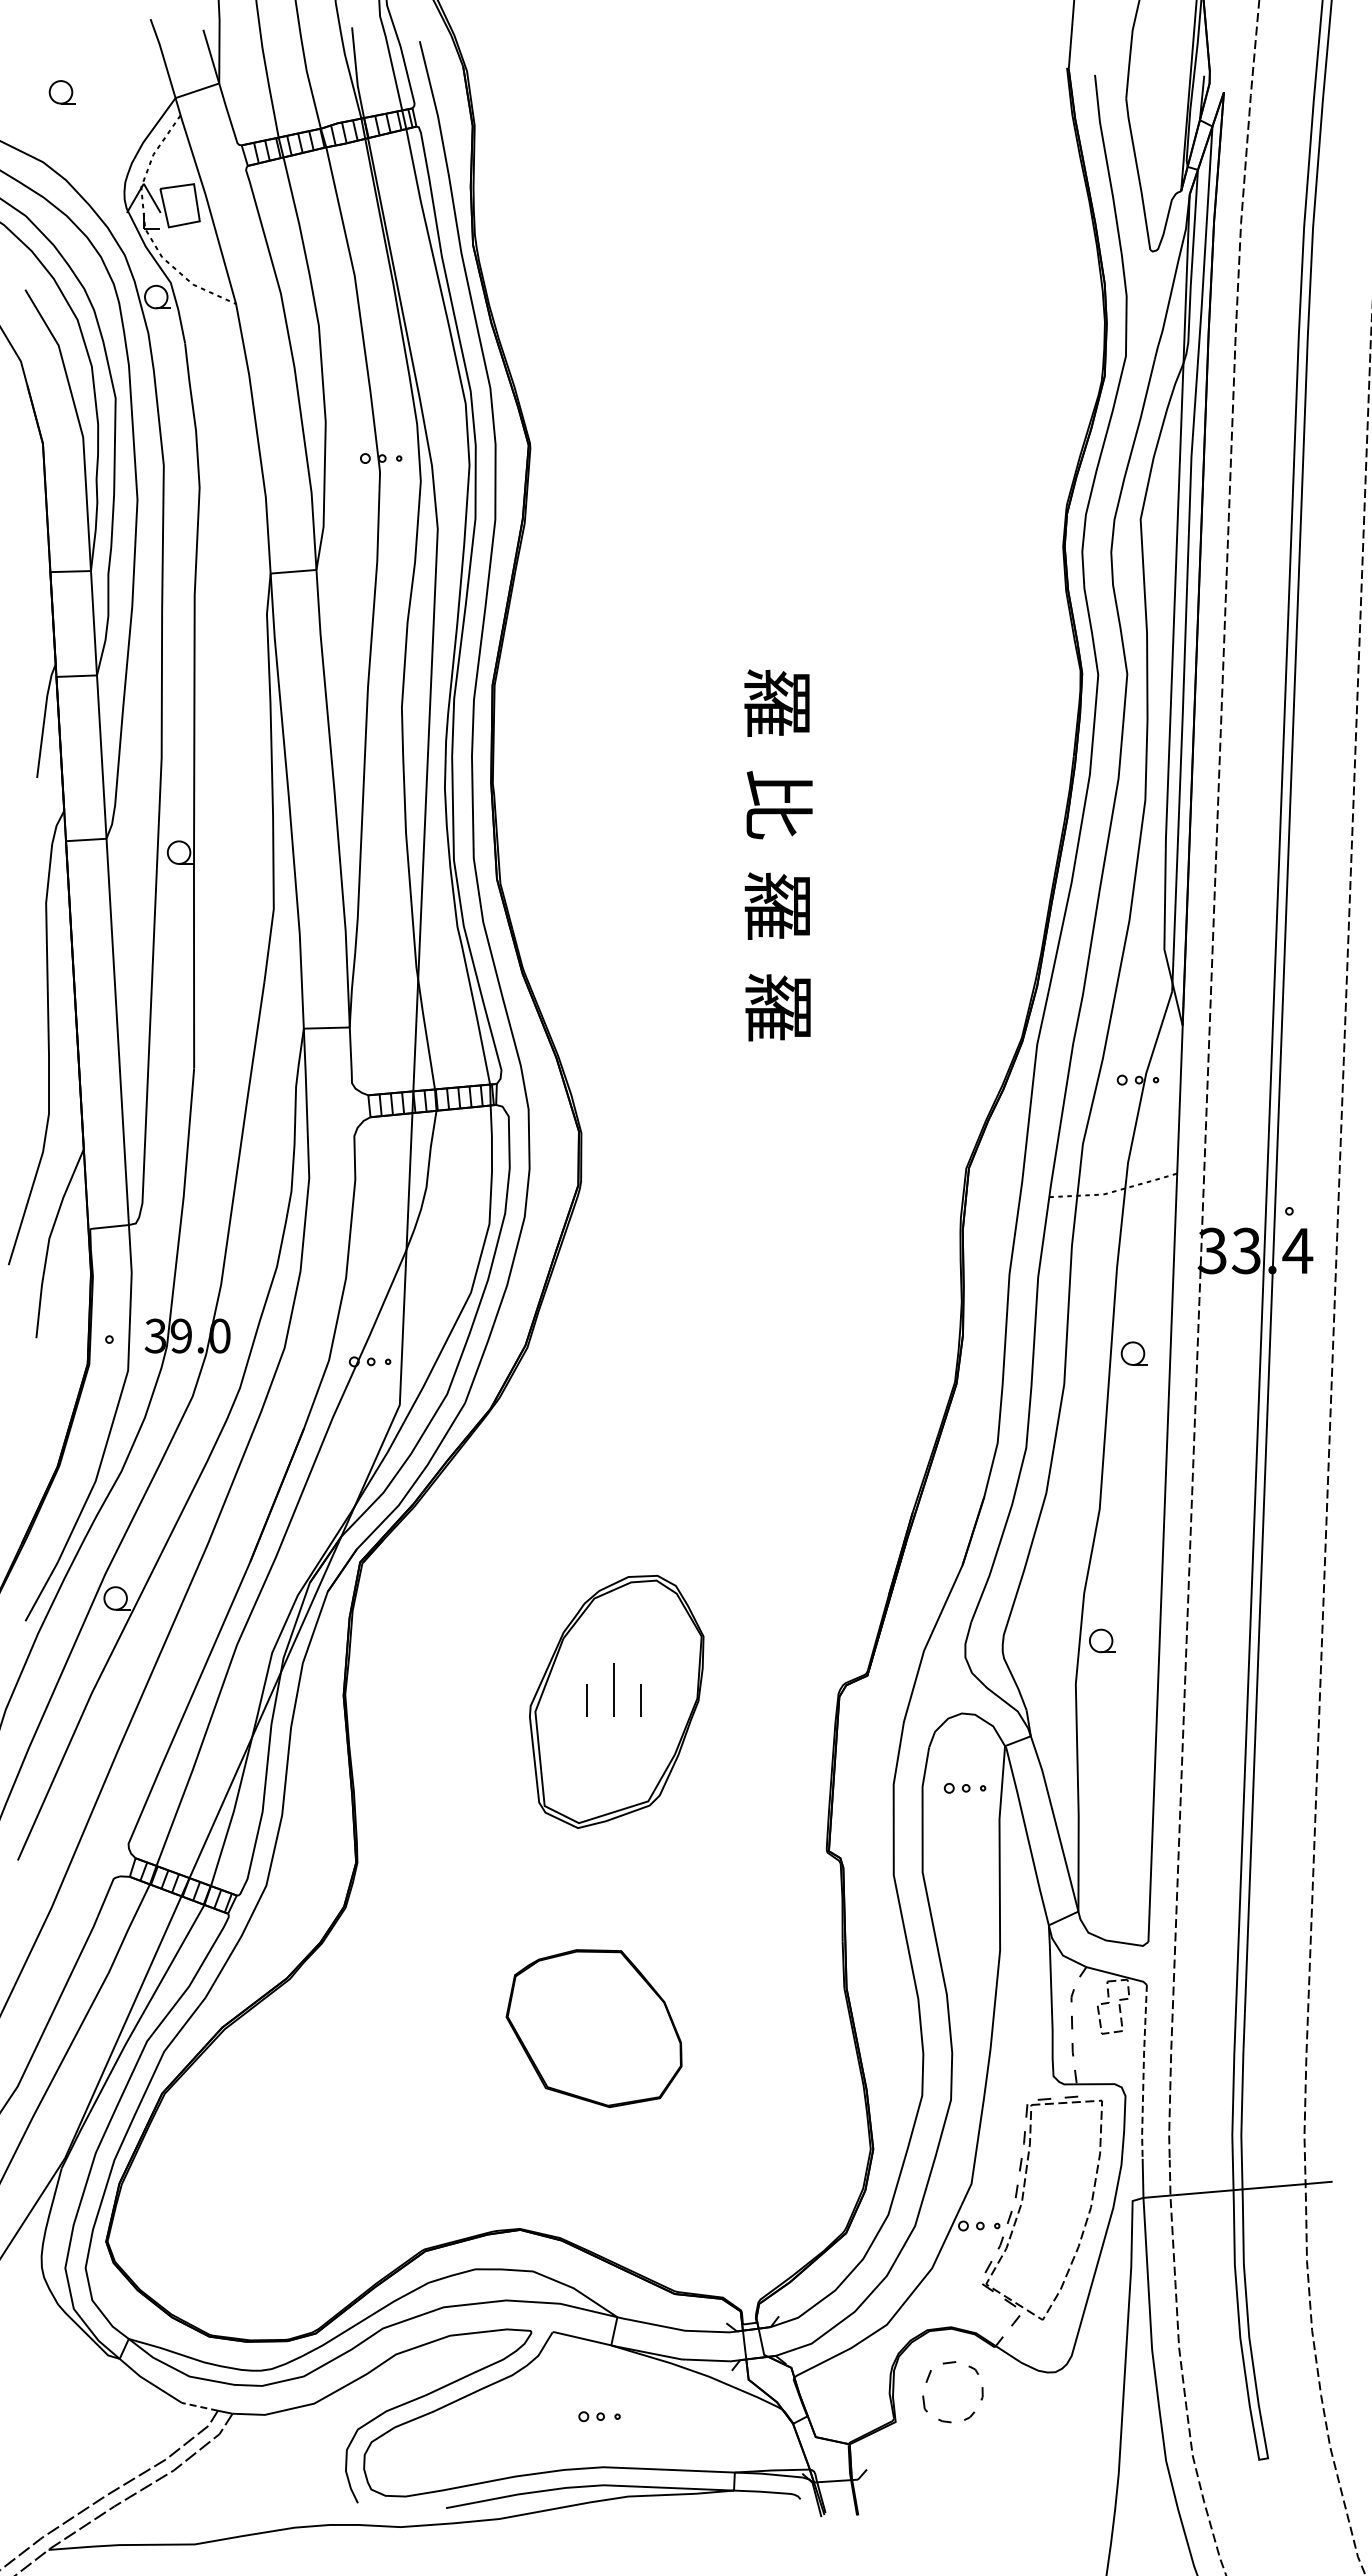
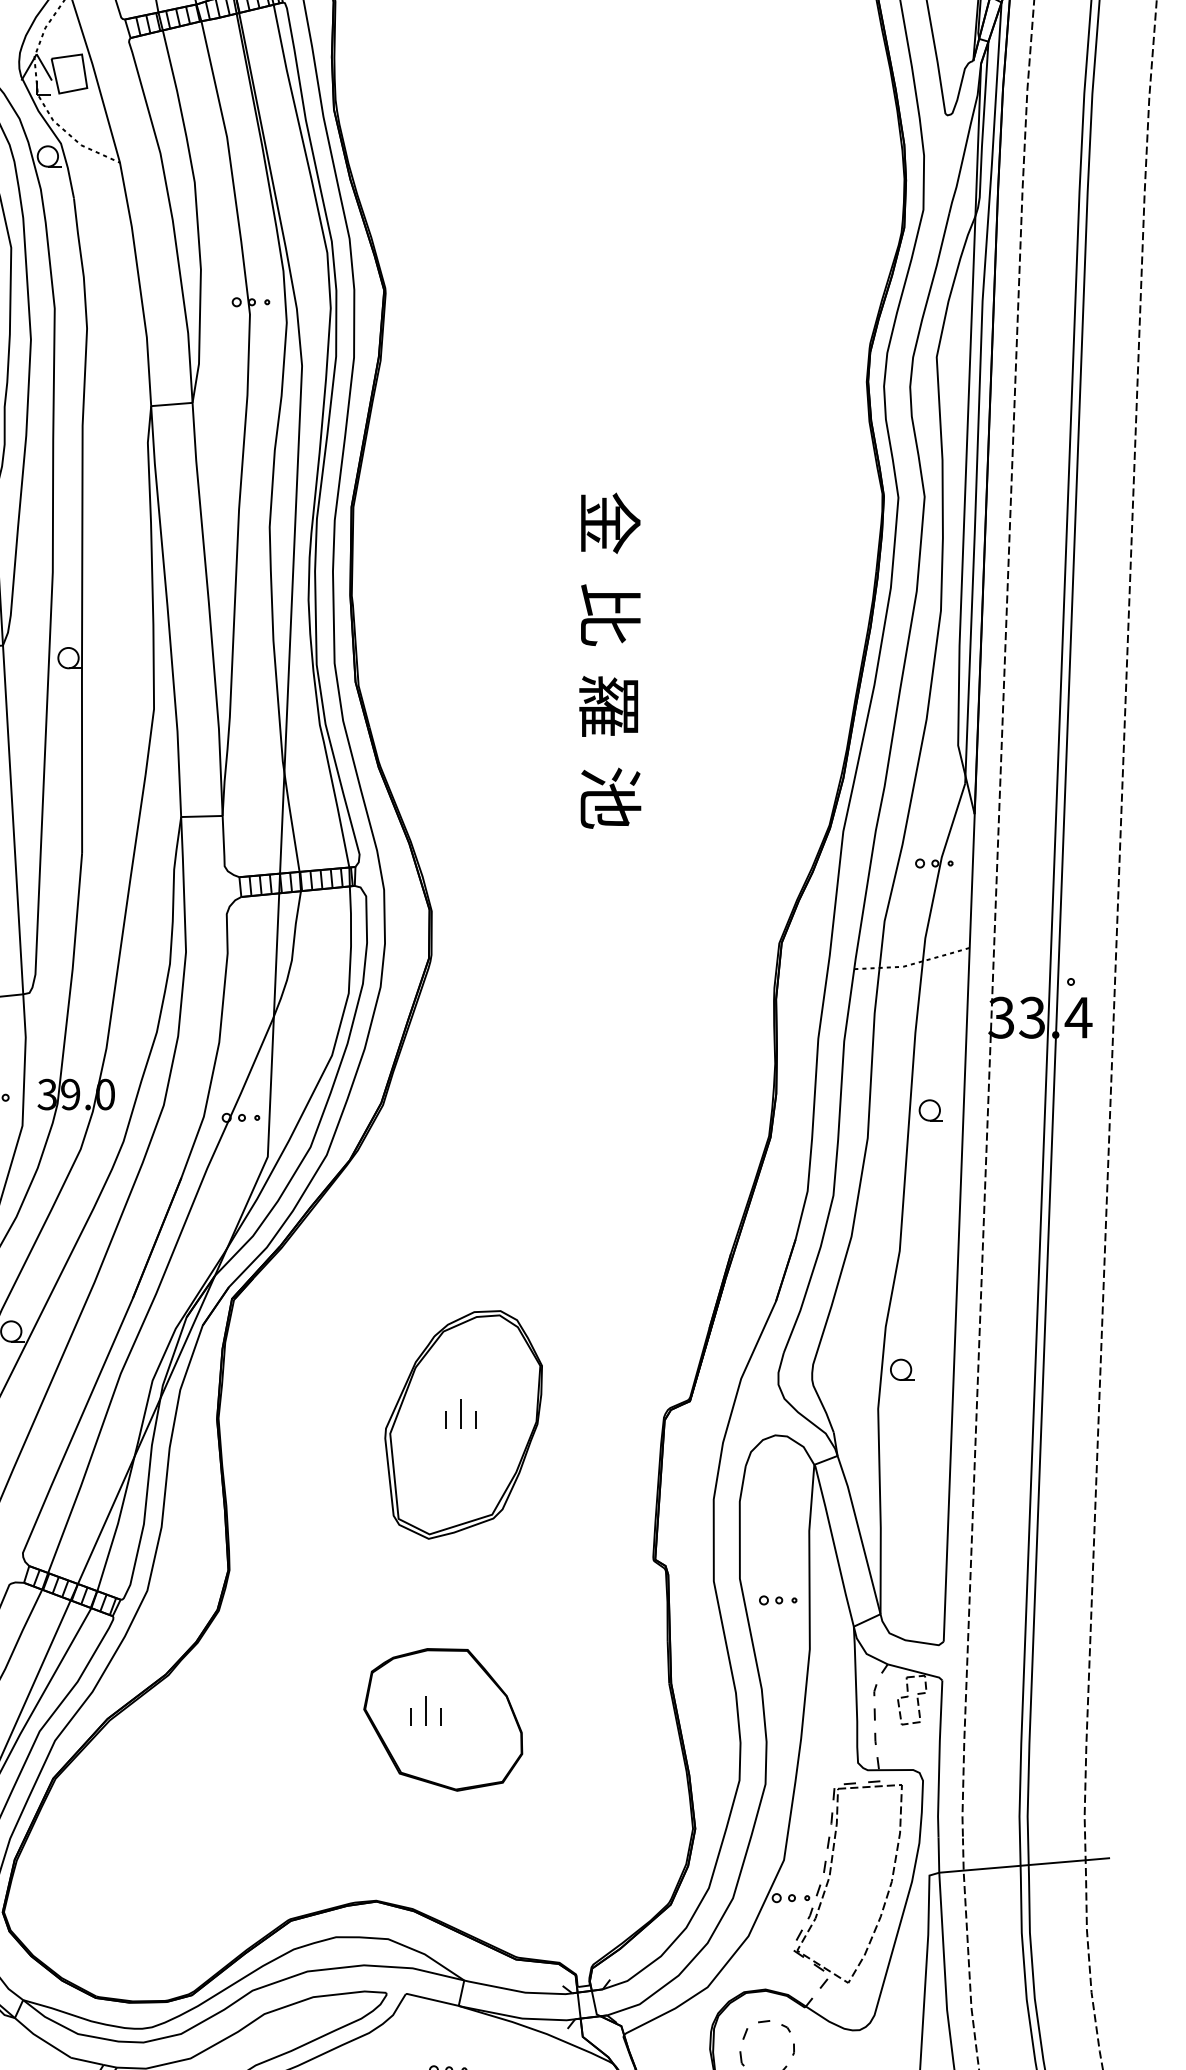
text: (778, 703) -> (609, 523), 羅 -> 金
text: (779, 1007) -> (610, 797), 羅 -> 池
part: (613, 1689) -> (460, 1413), size x0.62
part: (964, 1787) -> (777, 1599), moved
part: (574, 2018) -> (425, 1710), added
line: (1143, 2071) -> (939, 1758), dashed -> solid
line: (199, 2406) -> (86, 2061), dashed -> solid

